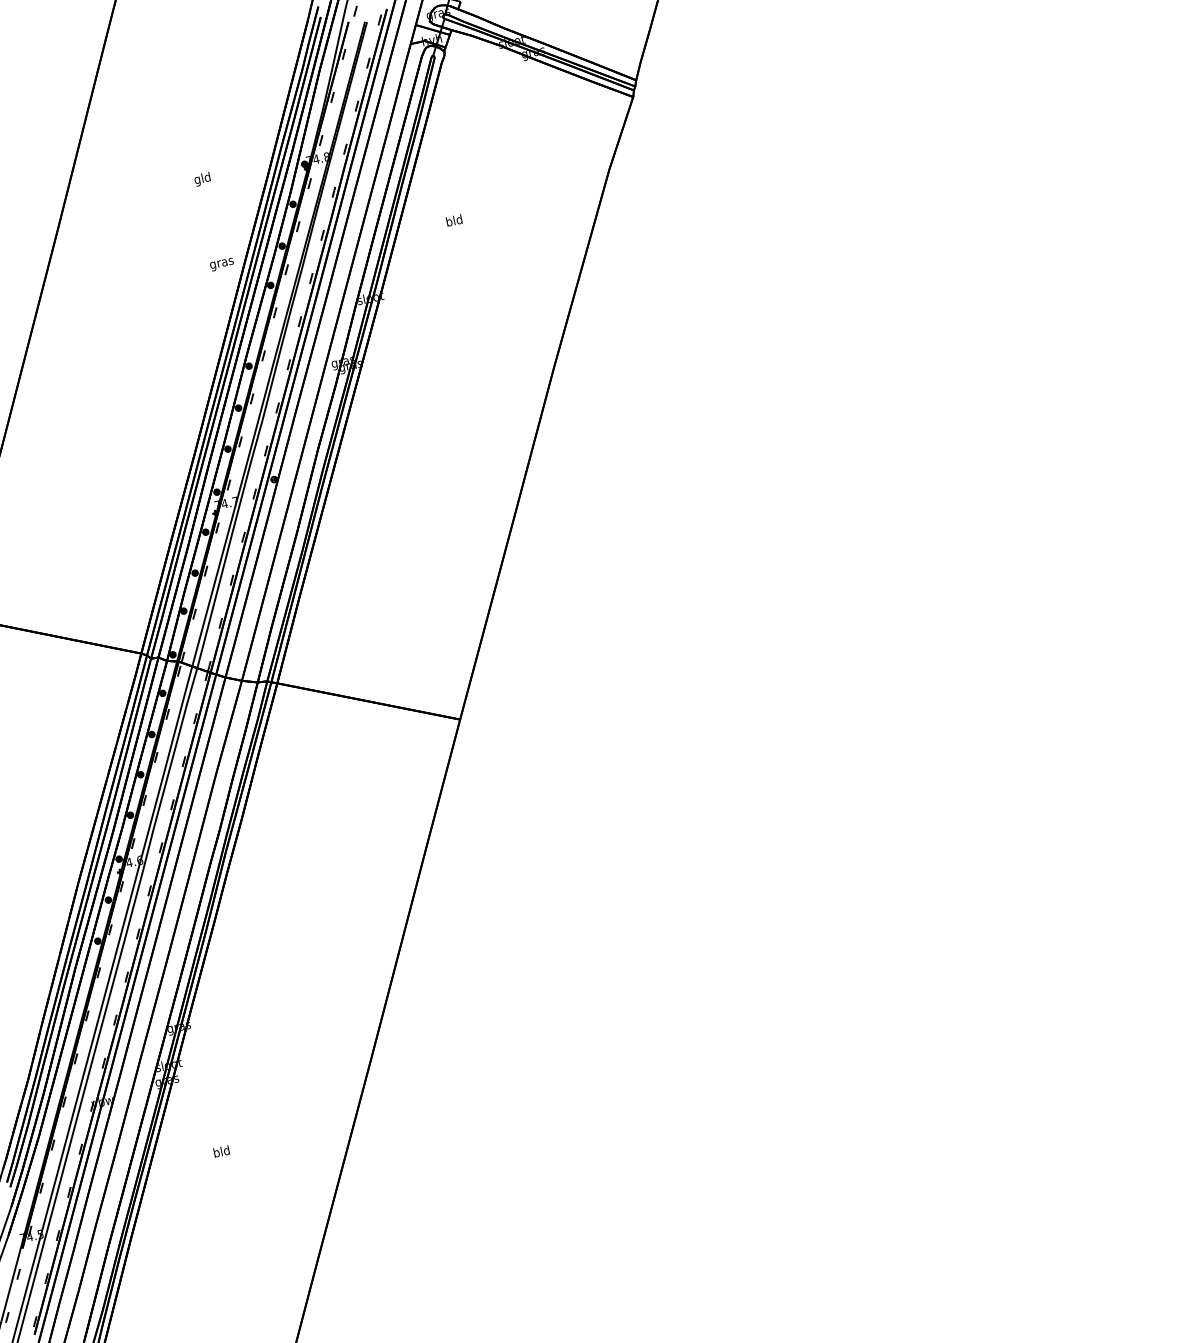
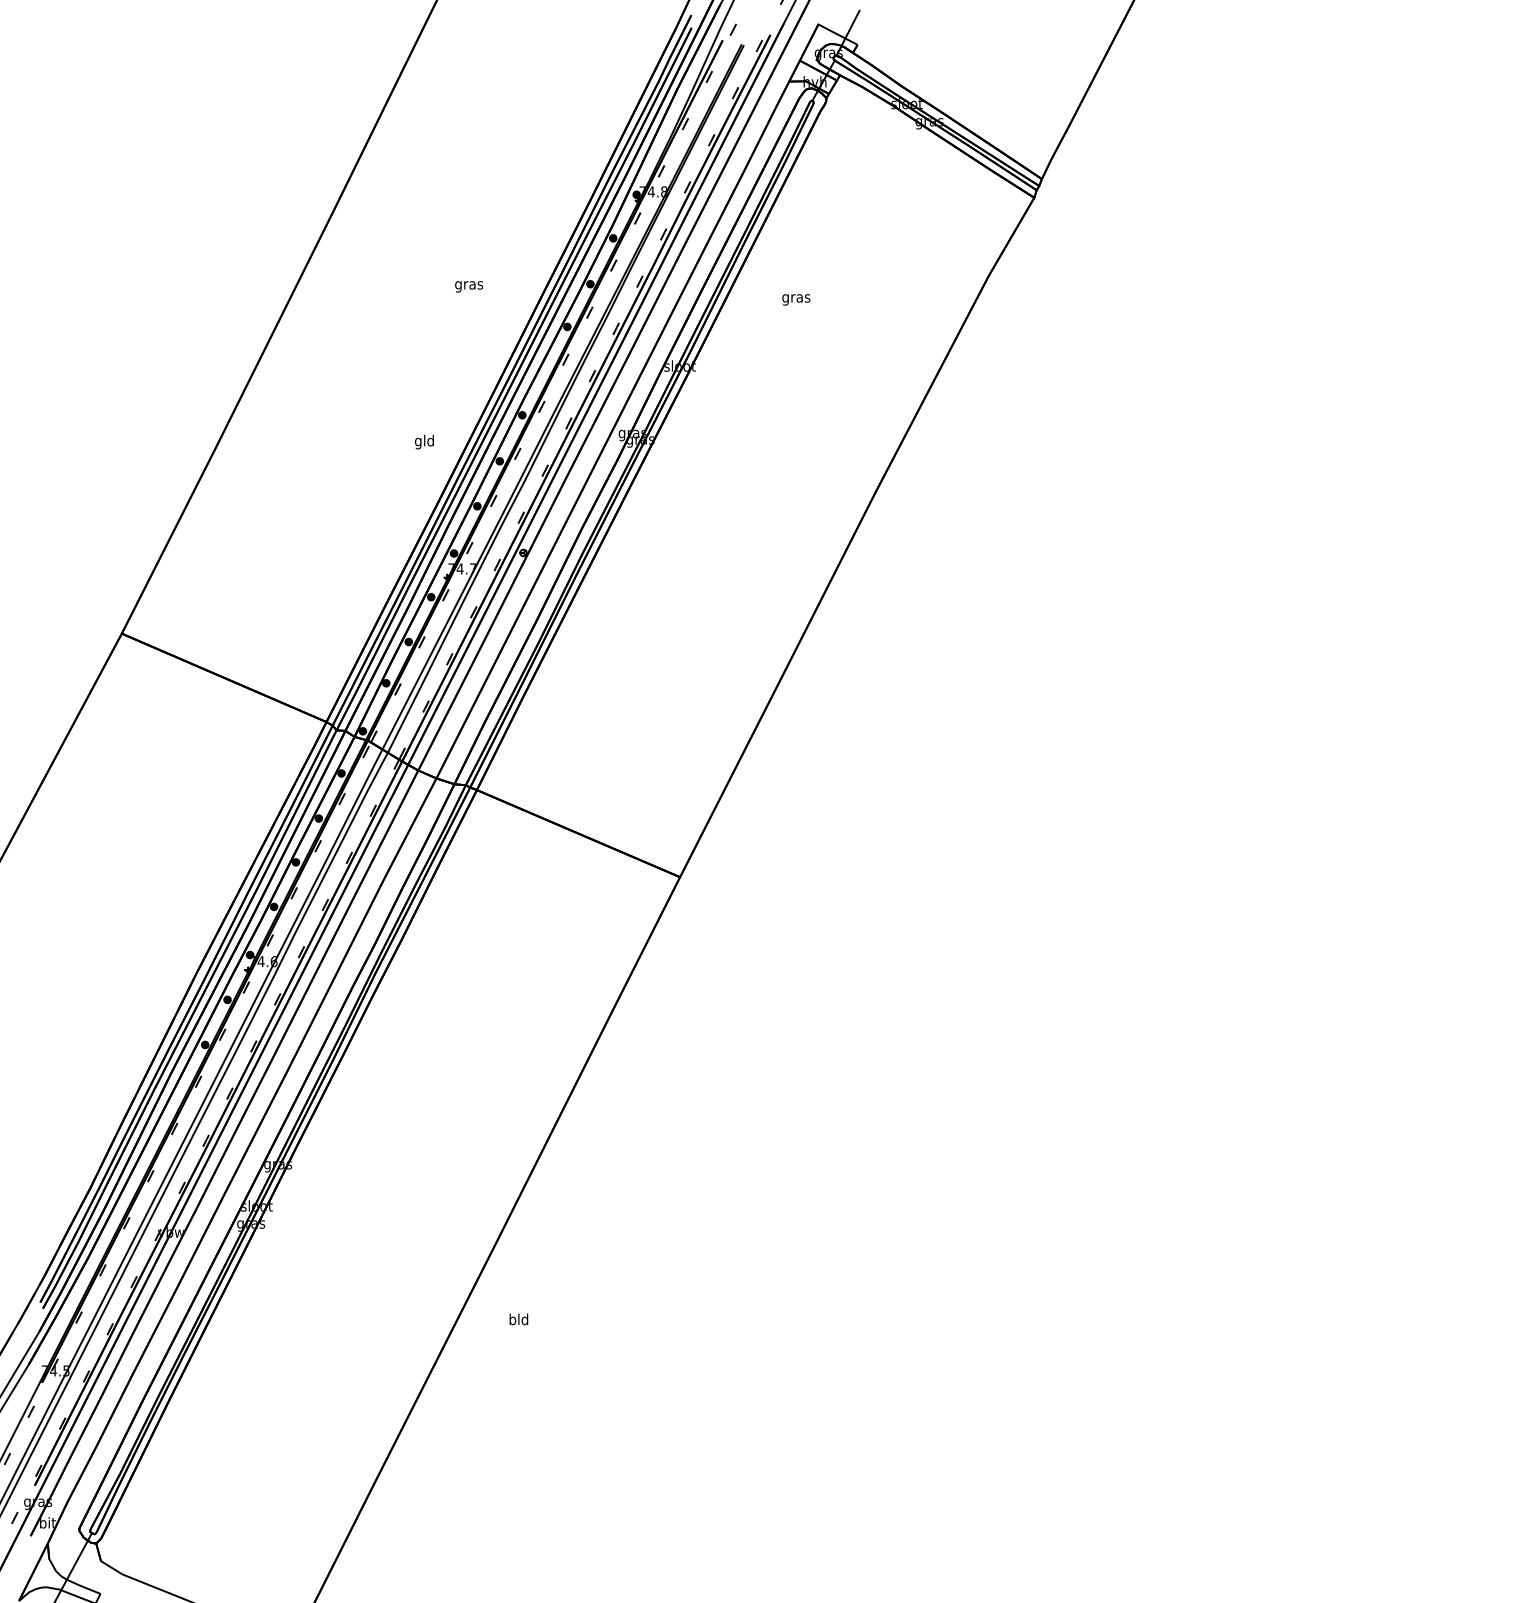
text: (202, 178) -> (424, 441), moved
text: (454, 221) -> (796, 298), bld -> gras
text: (222, 264) -> (469, 286), moved
text: (221, 1151) -> (518, 1319), moved

